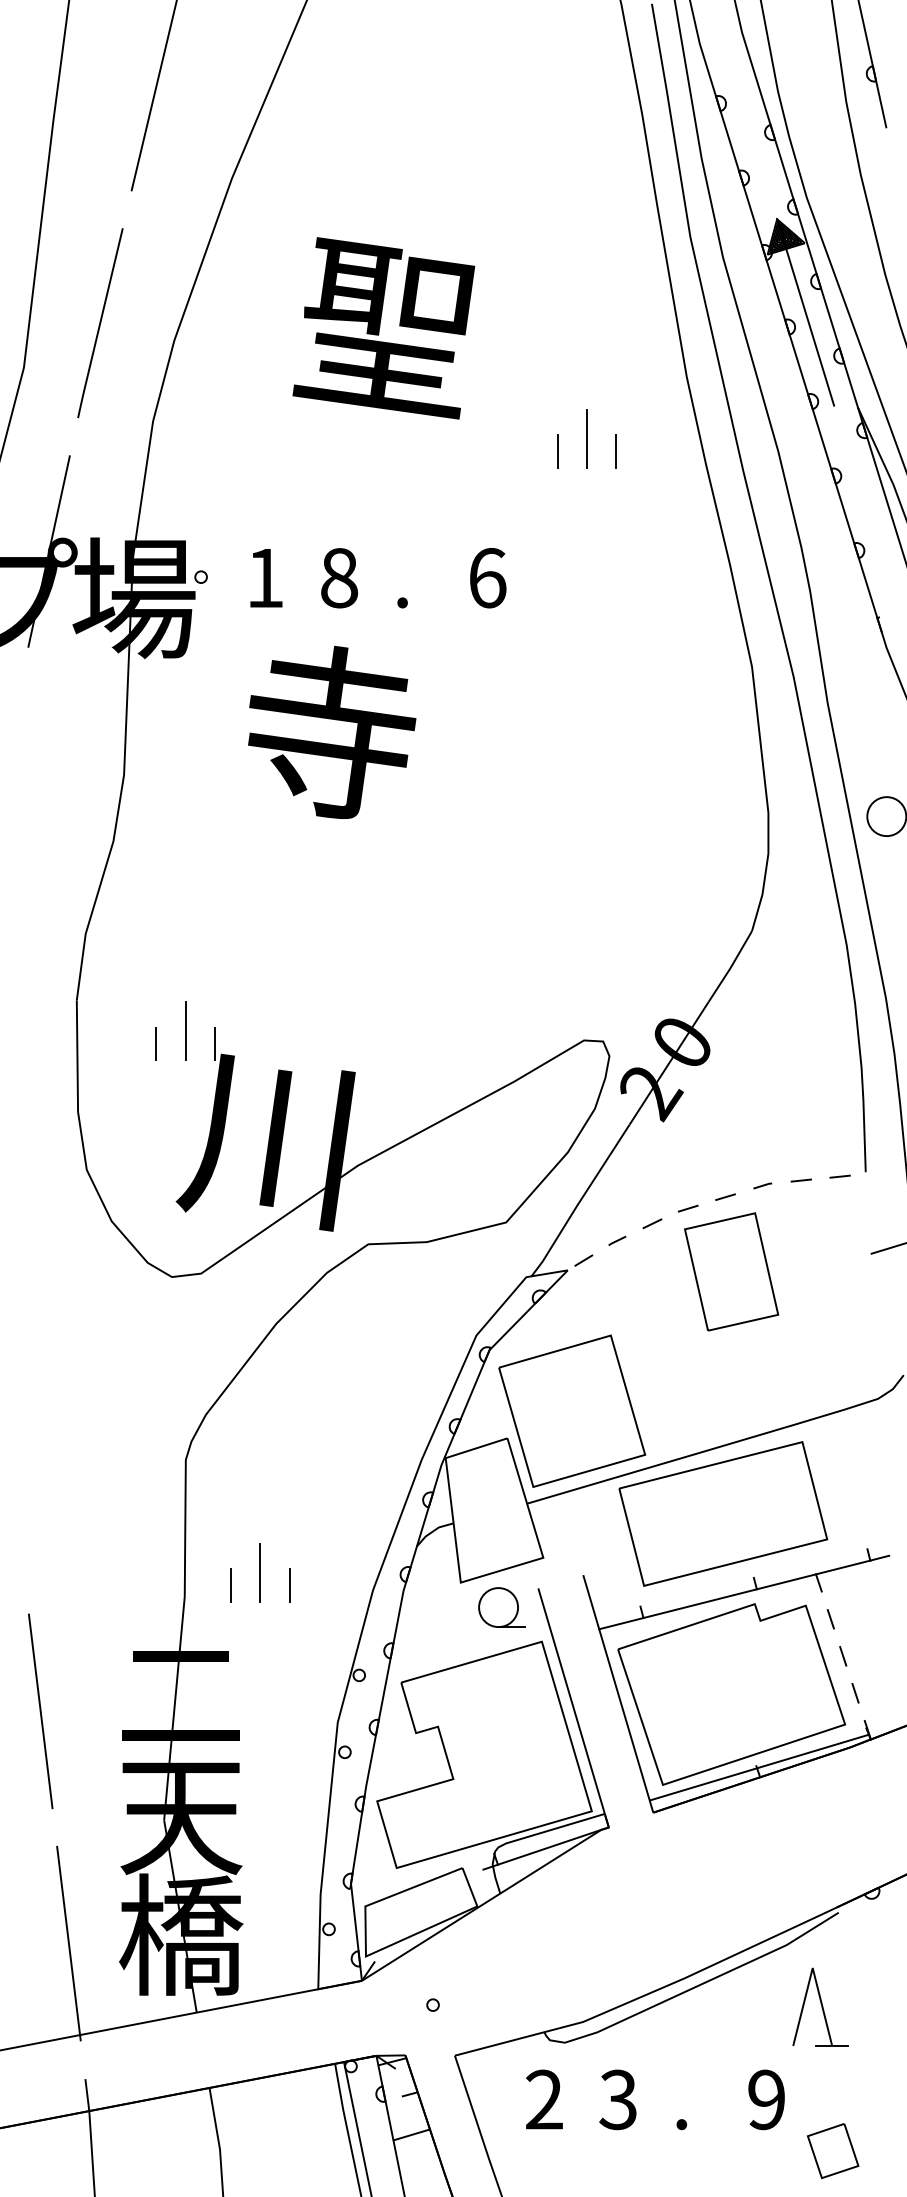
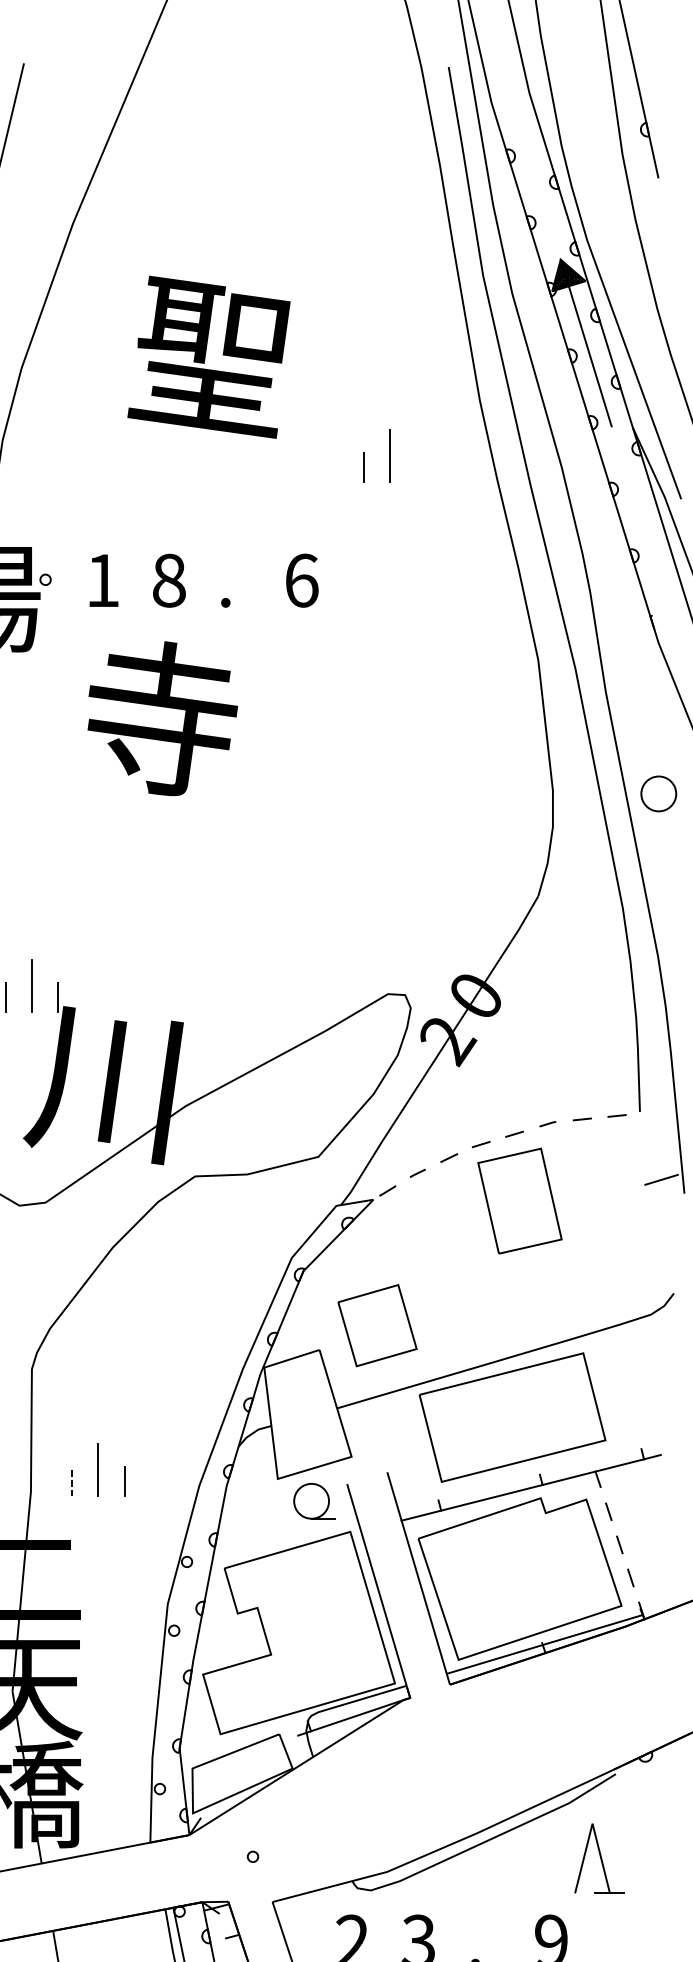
line: (616, 451) -> (417, 467), removed
part: (572, 1410) -> (377, 1325), size x0.6
line: (231, 1585) -> (72, 1481), solid -> dashed

